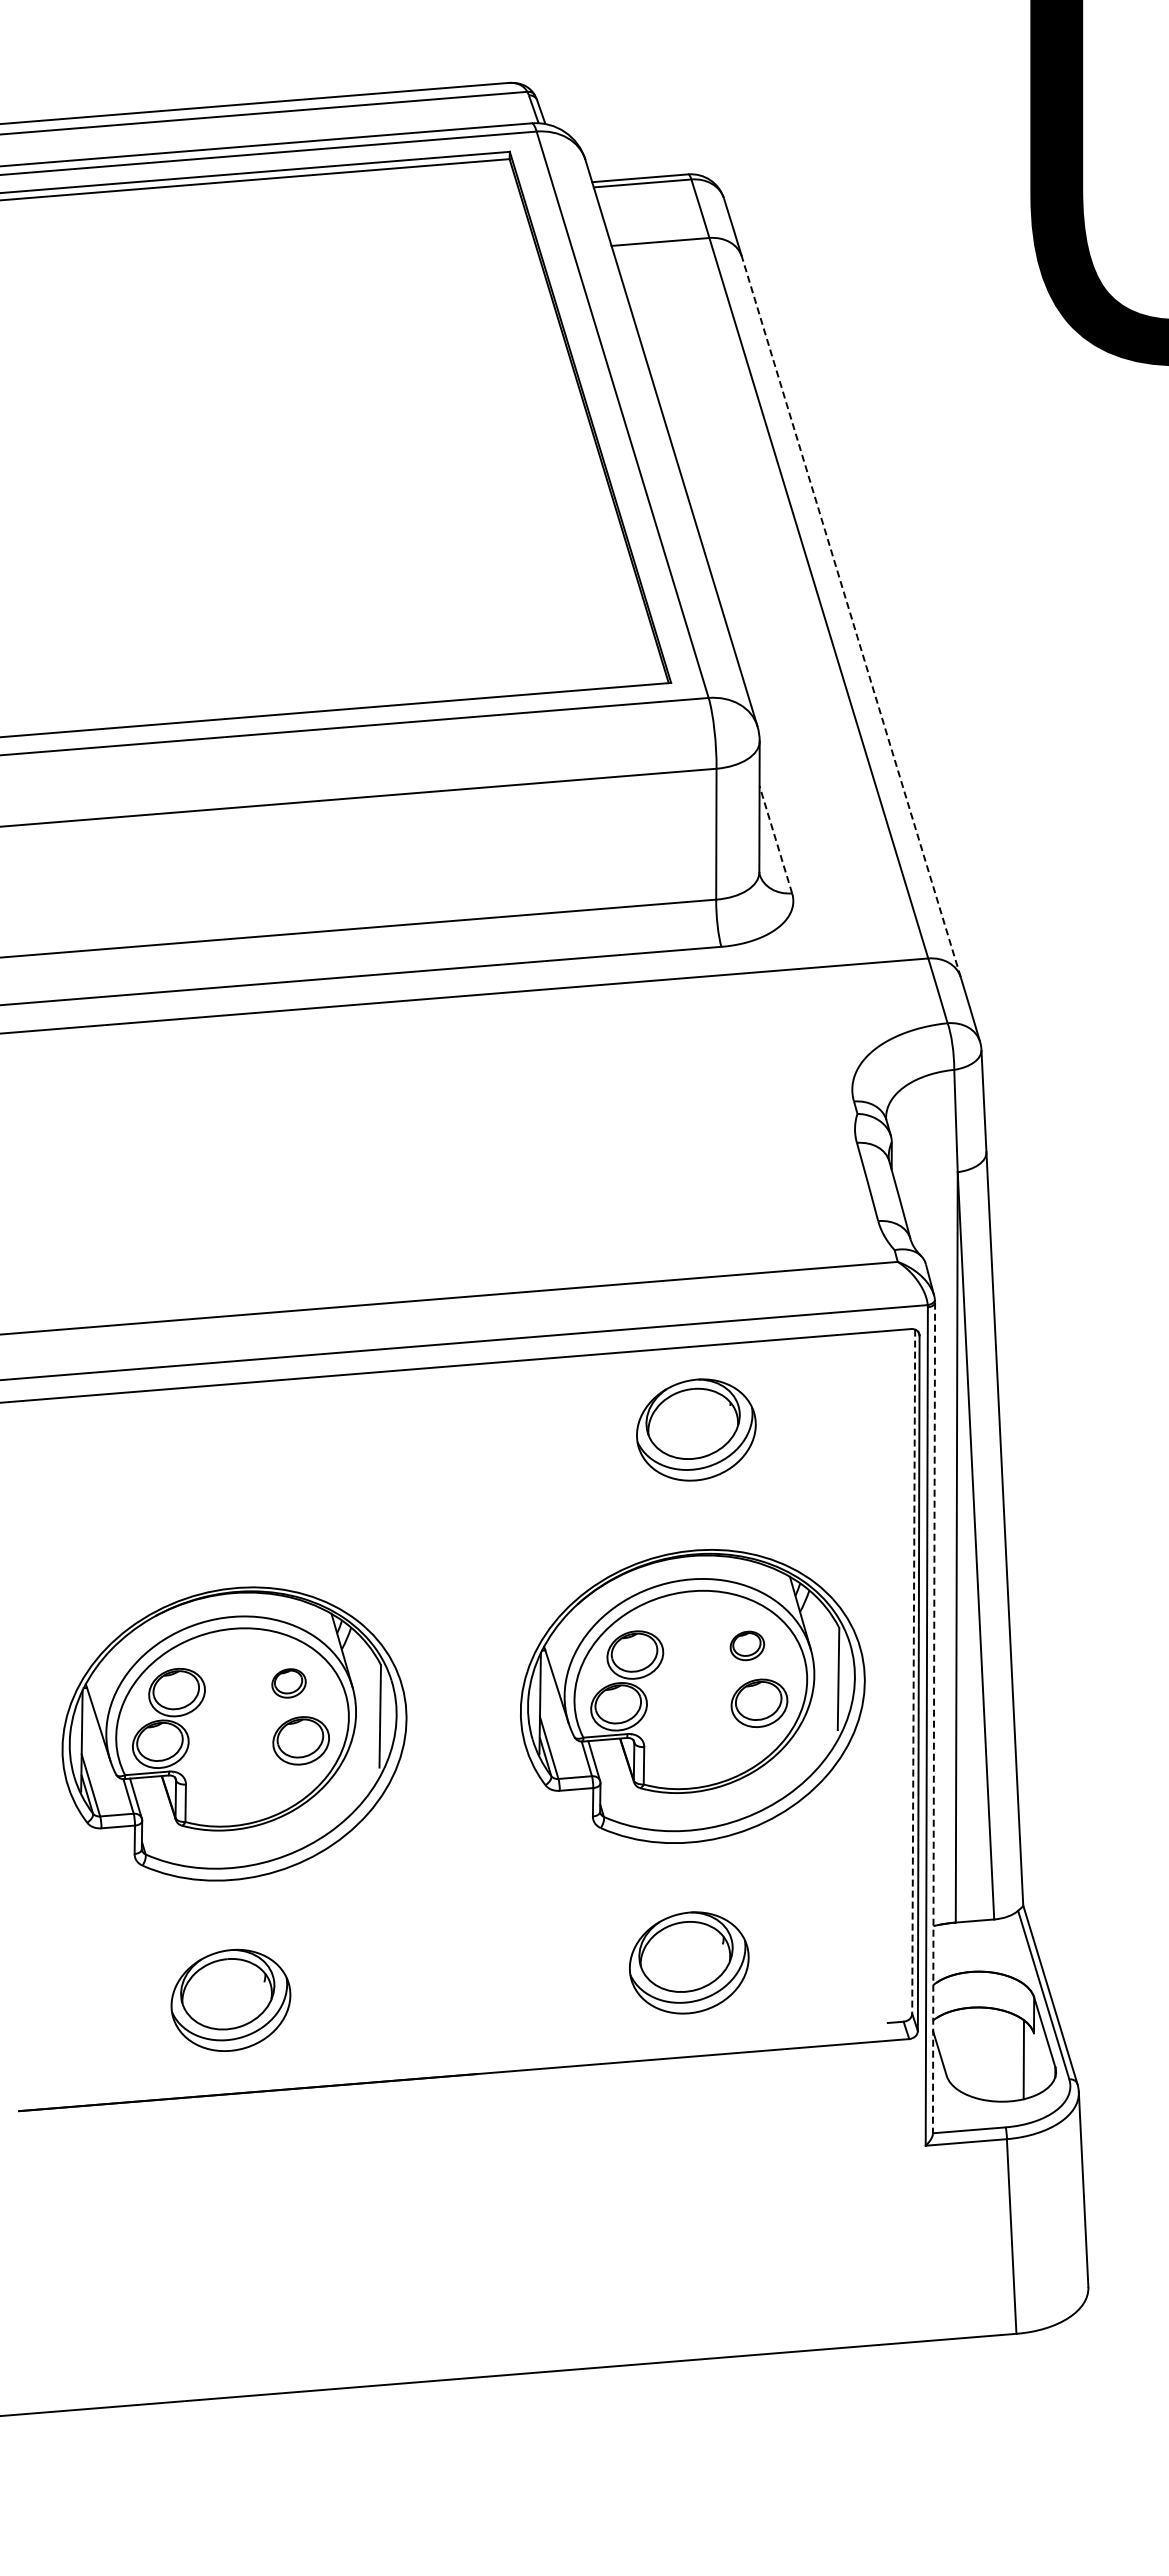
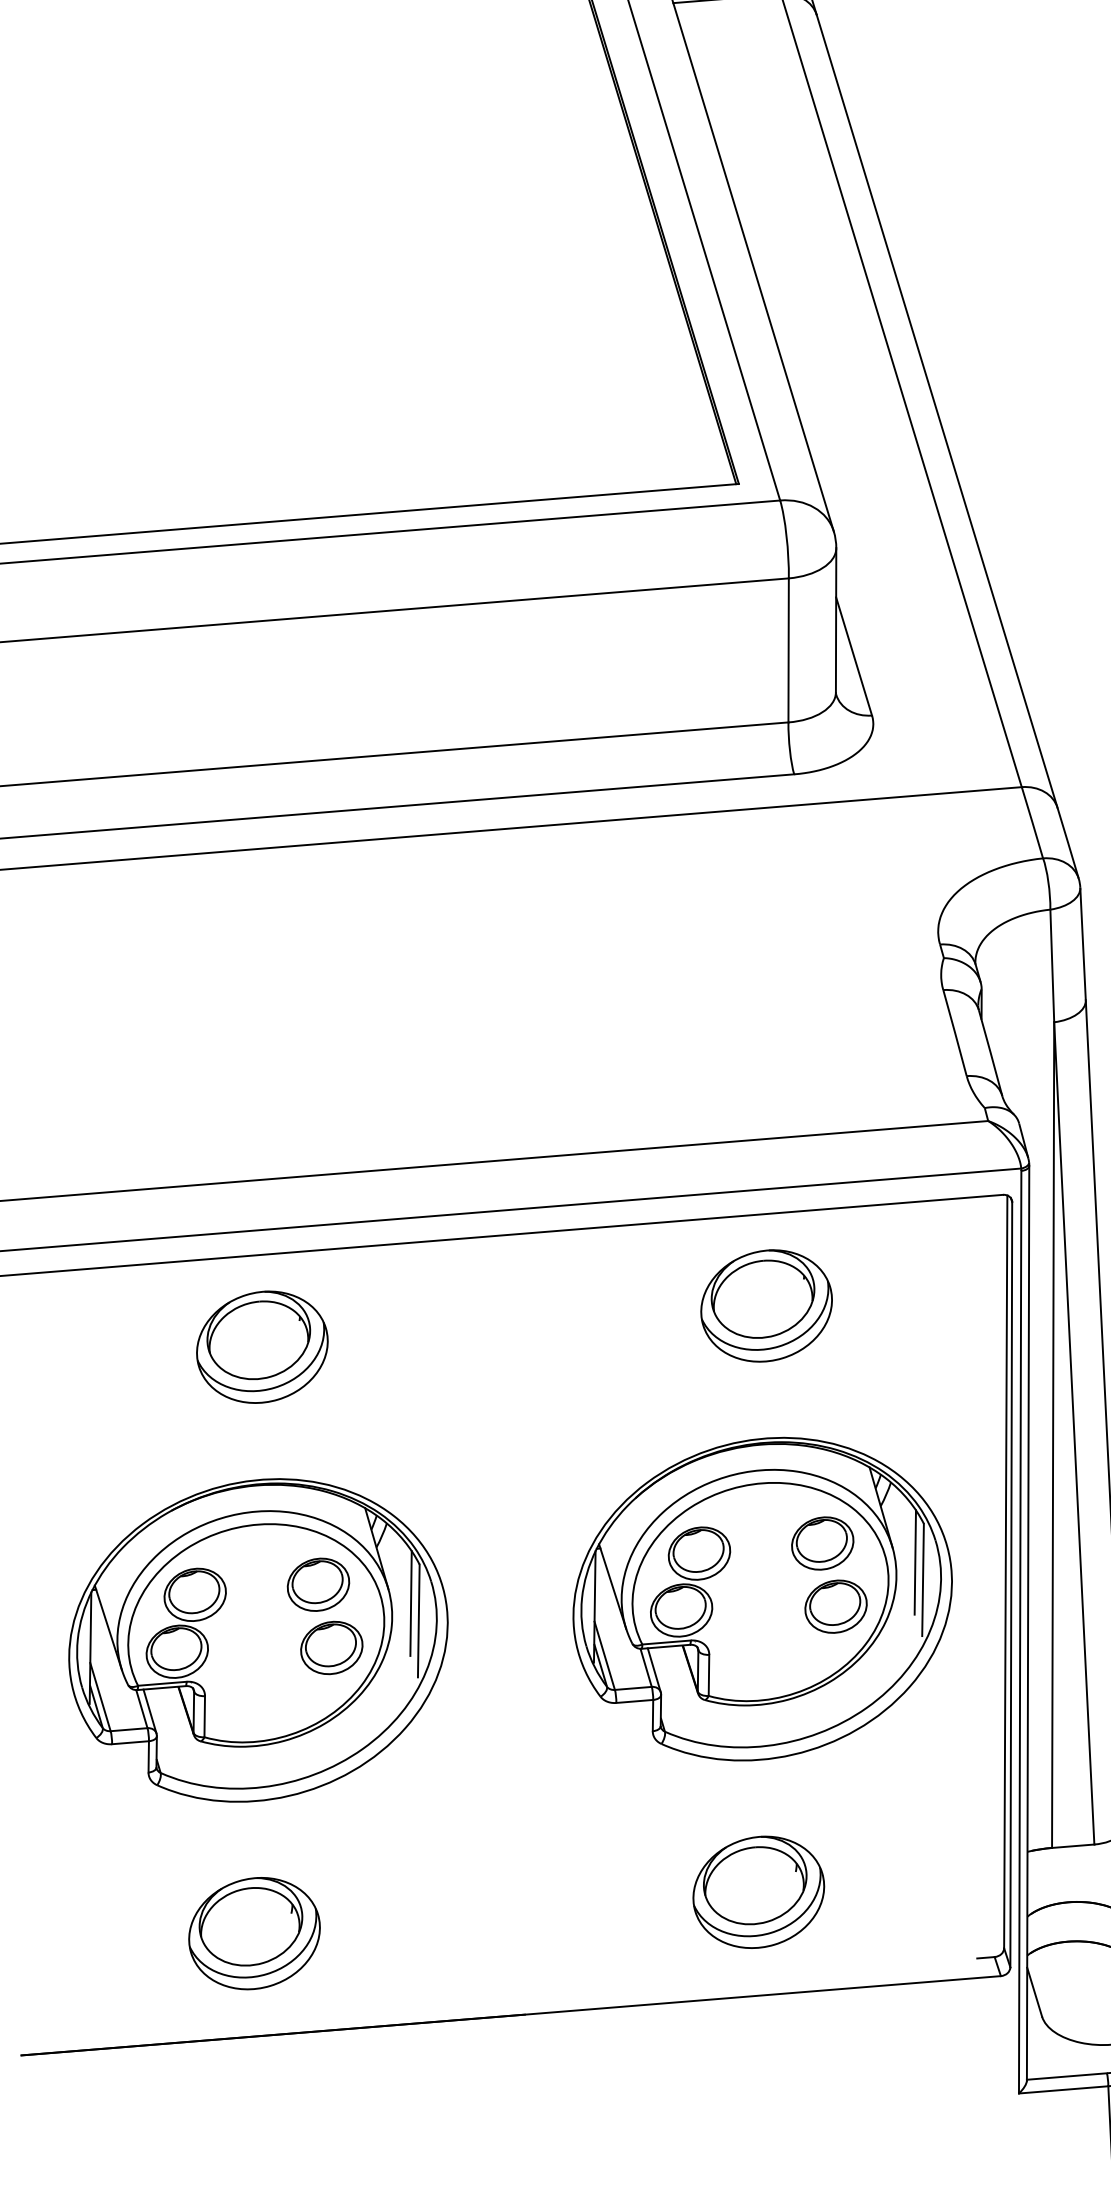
line: (851, 616) -> (937, 410), dashed -> solid
line: (775, 839) -> (853, 656), dashed -> solid
part: (237, 1467) -> (261, 1347), added
part: (747, 1645) -> (822, 1543), size x1.67
line: (831, 1662) -> (915, 1561), added
line: (913, 1672) -> (1005, 1572), dashed -> solid
part: (288, 1683) -> (317, 1584), size x1.67
line: (372, 1700) -> (410, 1603), added
line: (934, 1718) -> (1028, 1623), dashed -> solid

